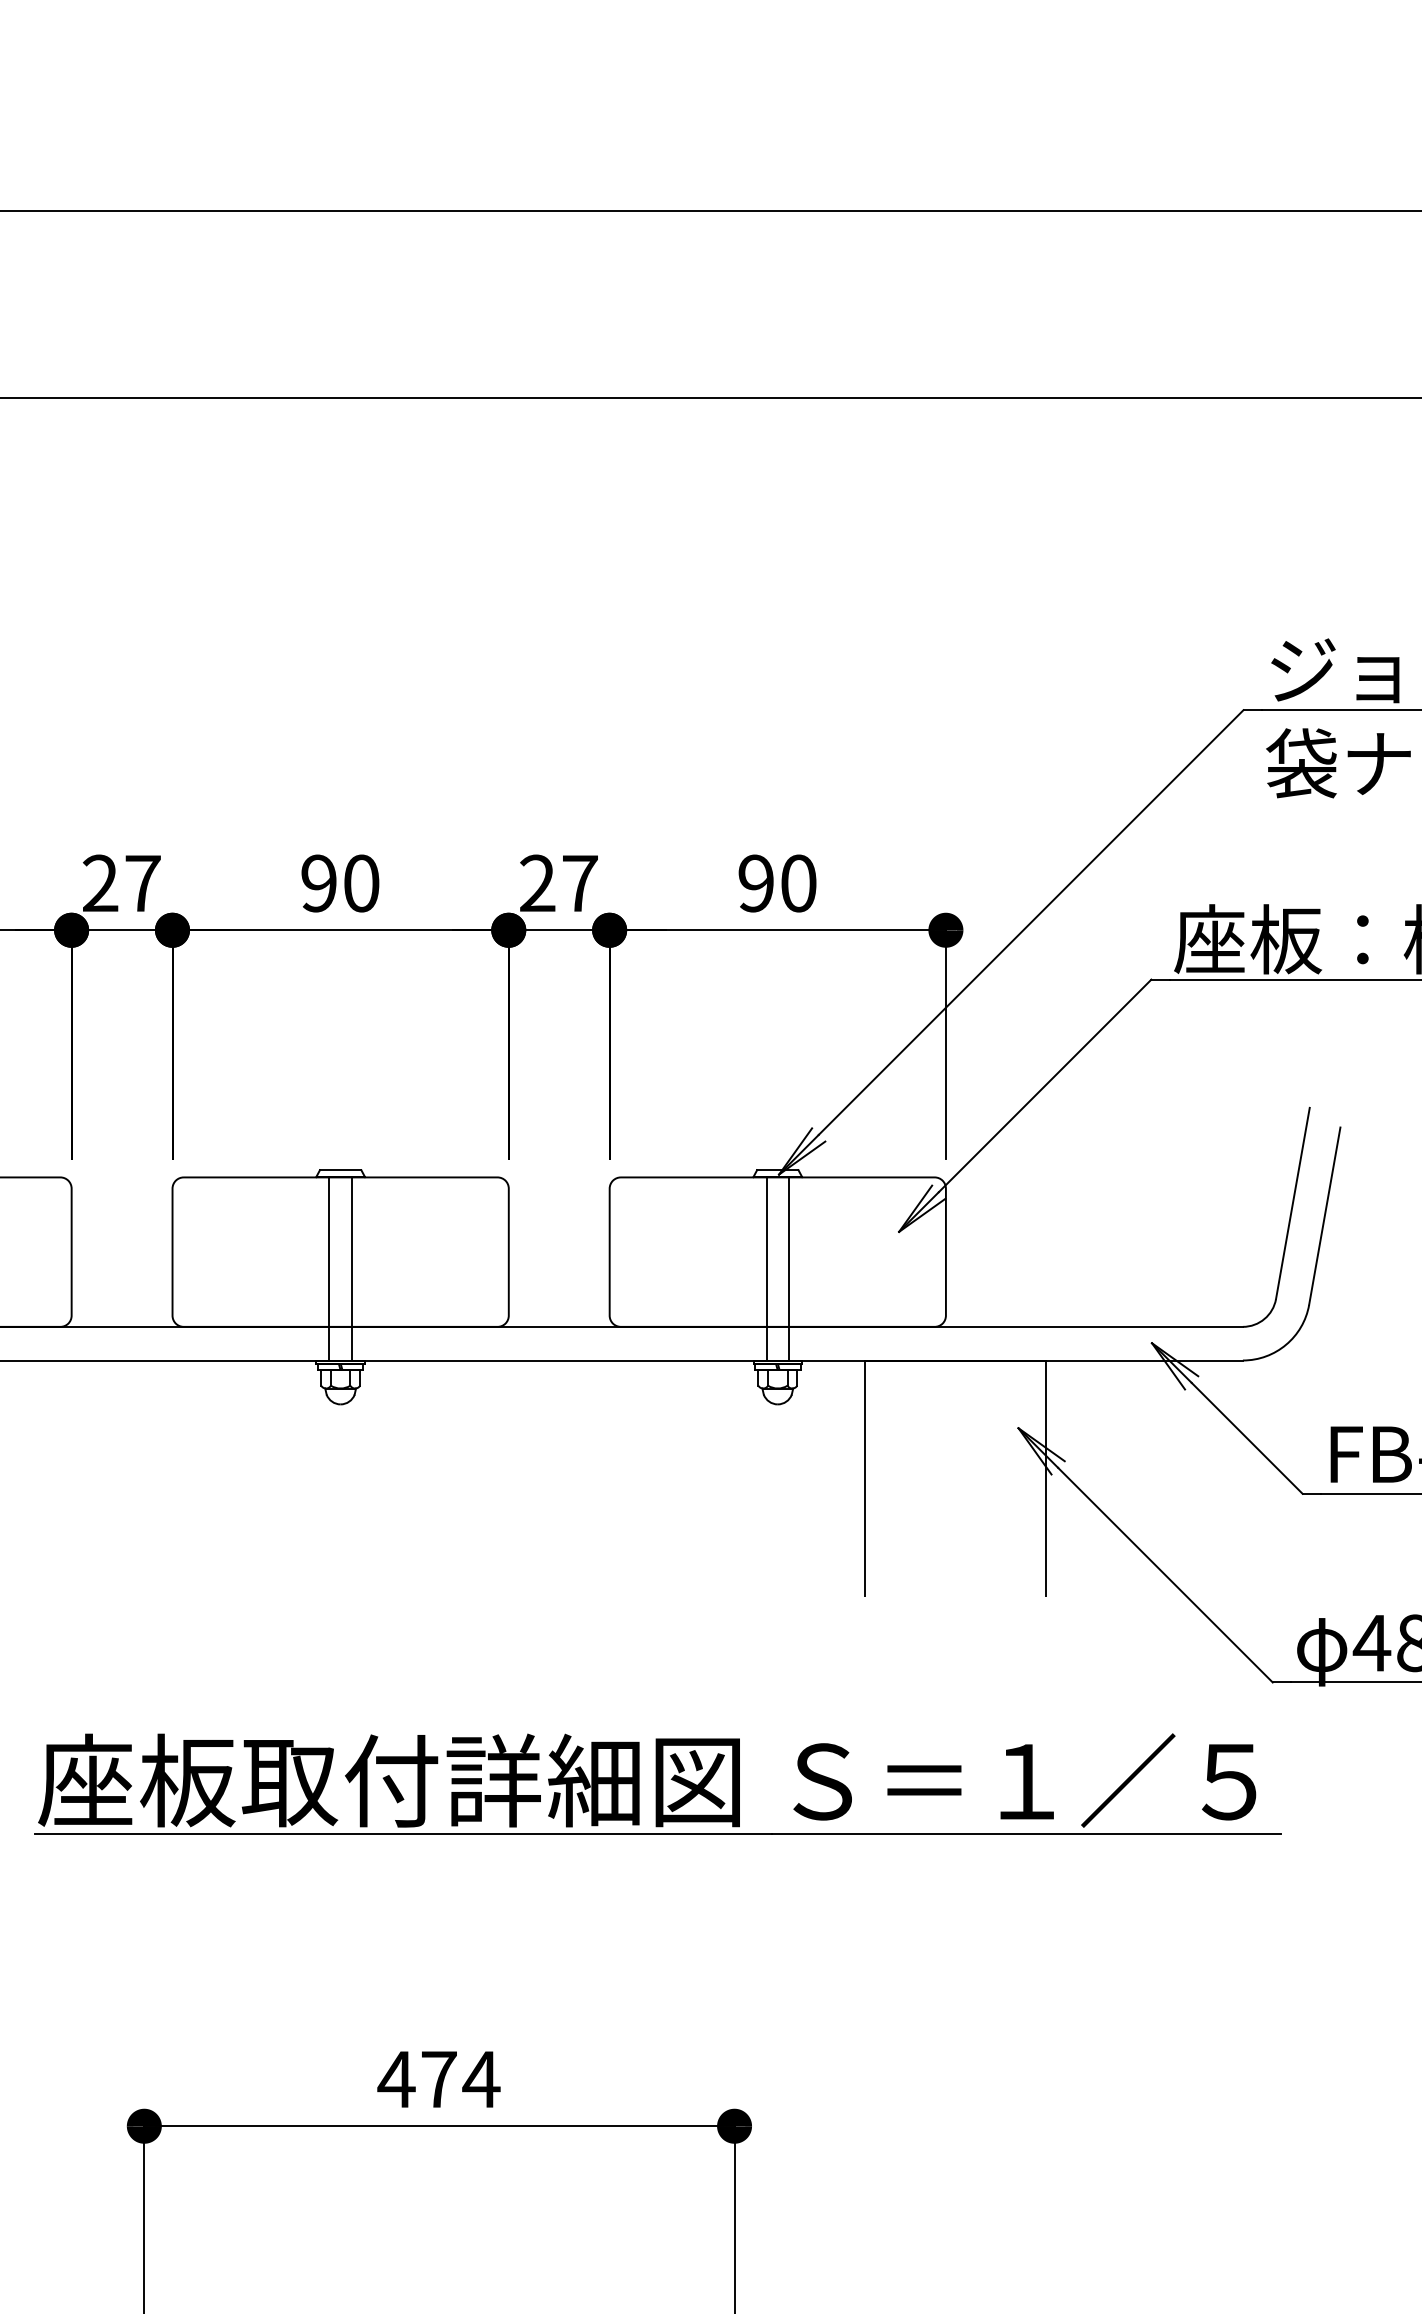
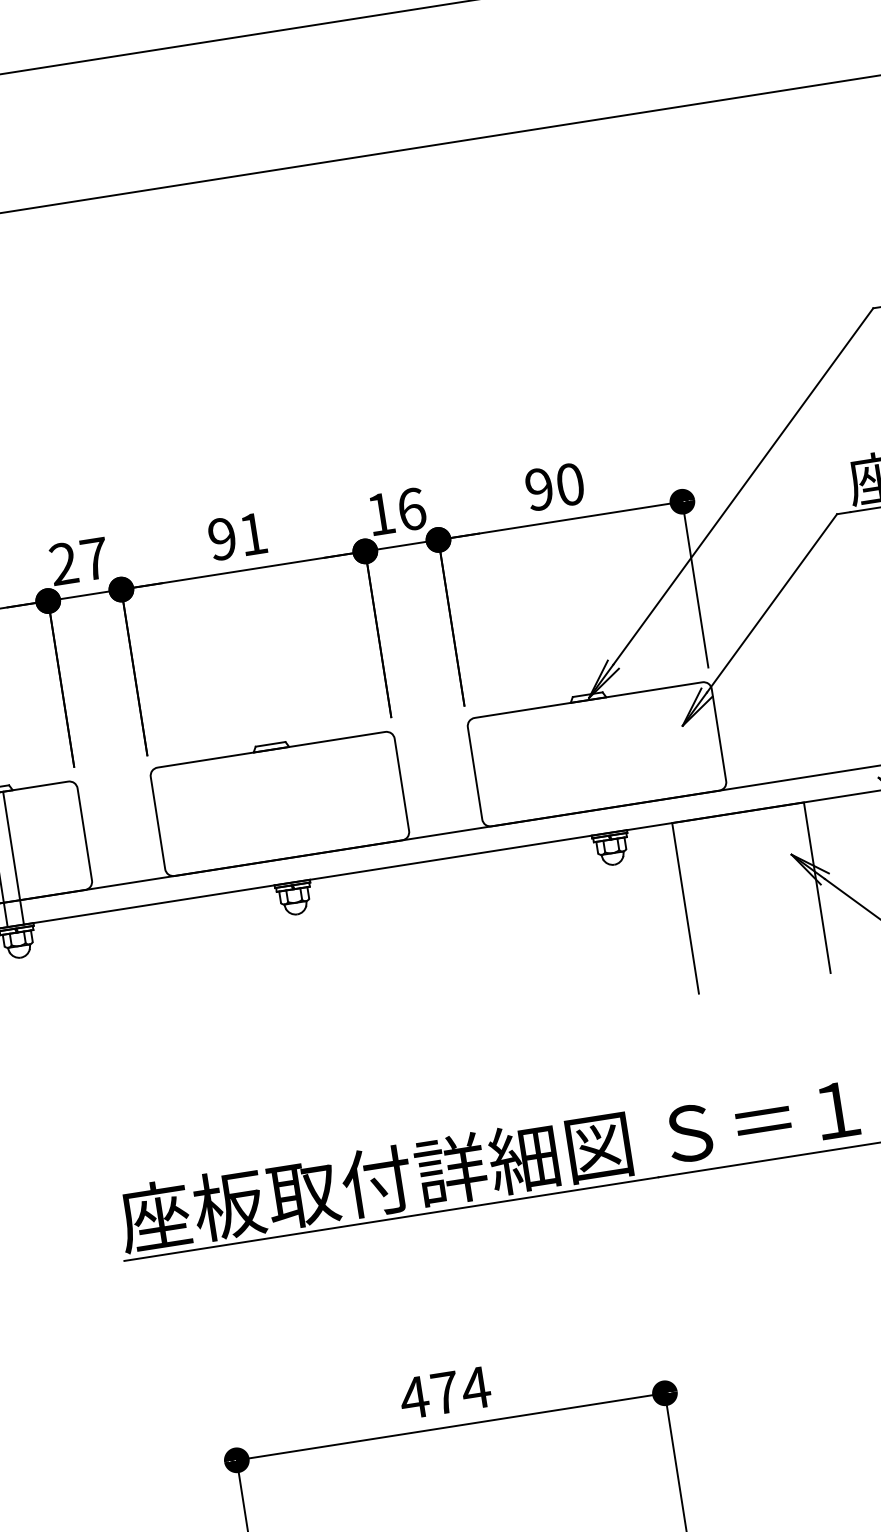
text: (361, 883) -> (253, 534), 90 -> 91
text: (559, 883) -> (396, 511), 27 -> 16
line: (329, 1268) -> (273, 817), removed
line: (351, 1268) -> (289, 814), removed
line: (766, 1268) -> (590, 767), removed
line: (789, 1268) -> (607, 764), removed

